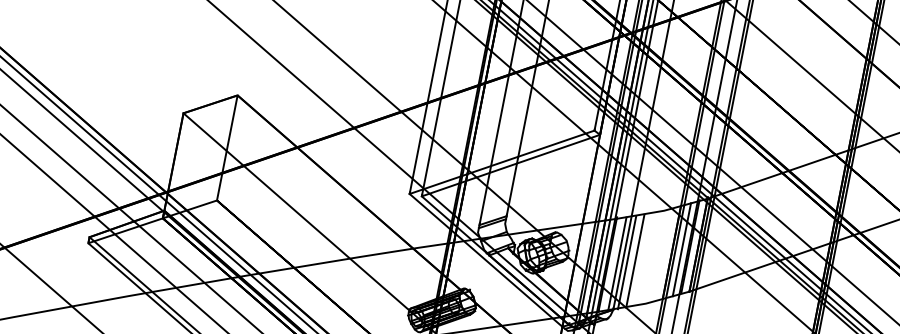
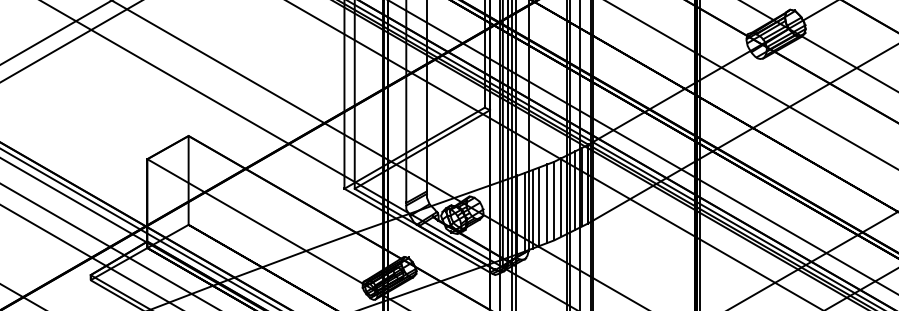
line: (663, 253) -> (560, 196), added
line: (655, 256) -> (554, 200), added
line: (645, 258) -> (546, 203), added

